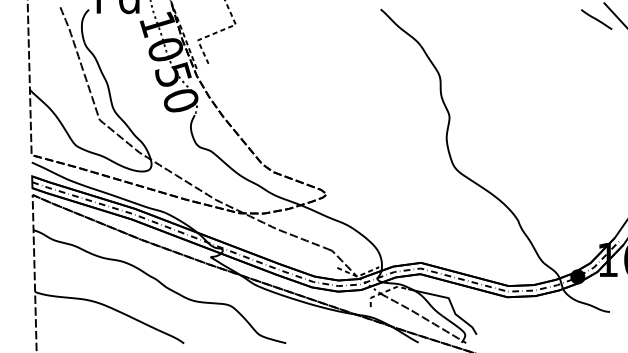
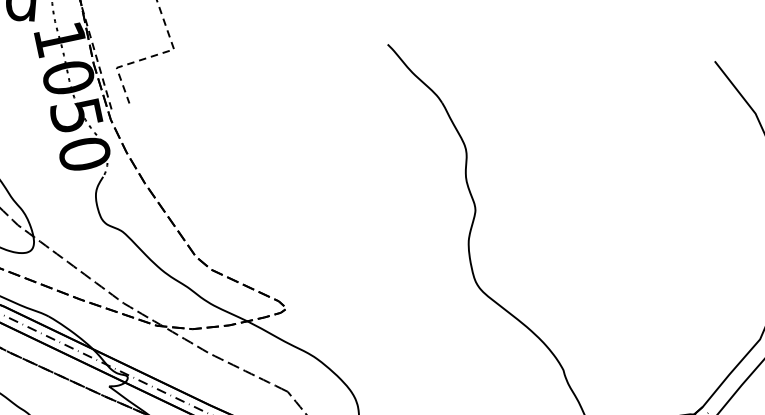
line: (596, 19) -> (702, 85), removed

